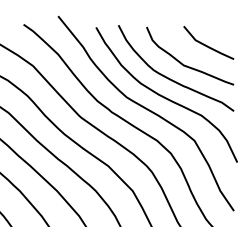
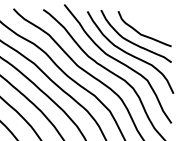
line: (206, 43) -> (154, 21), removed

